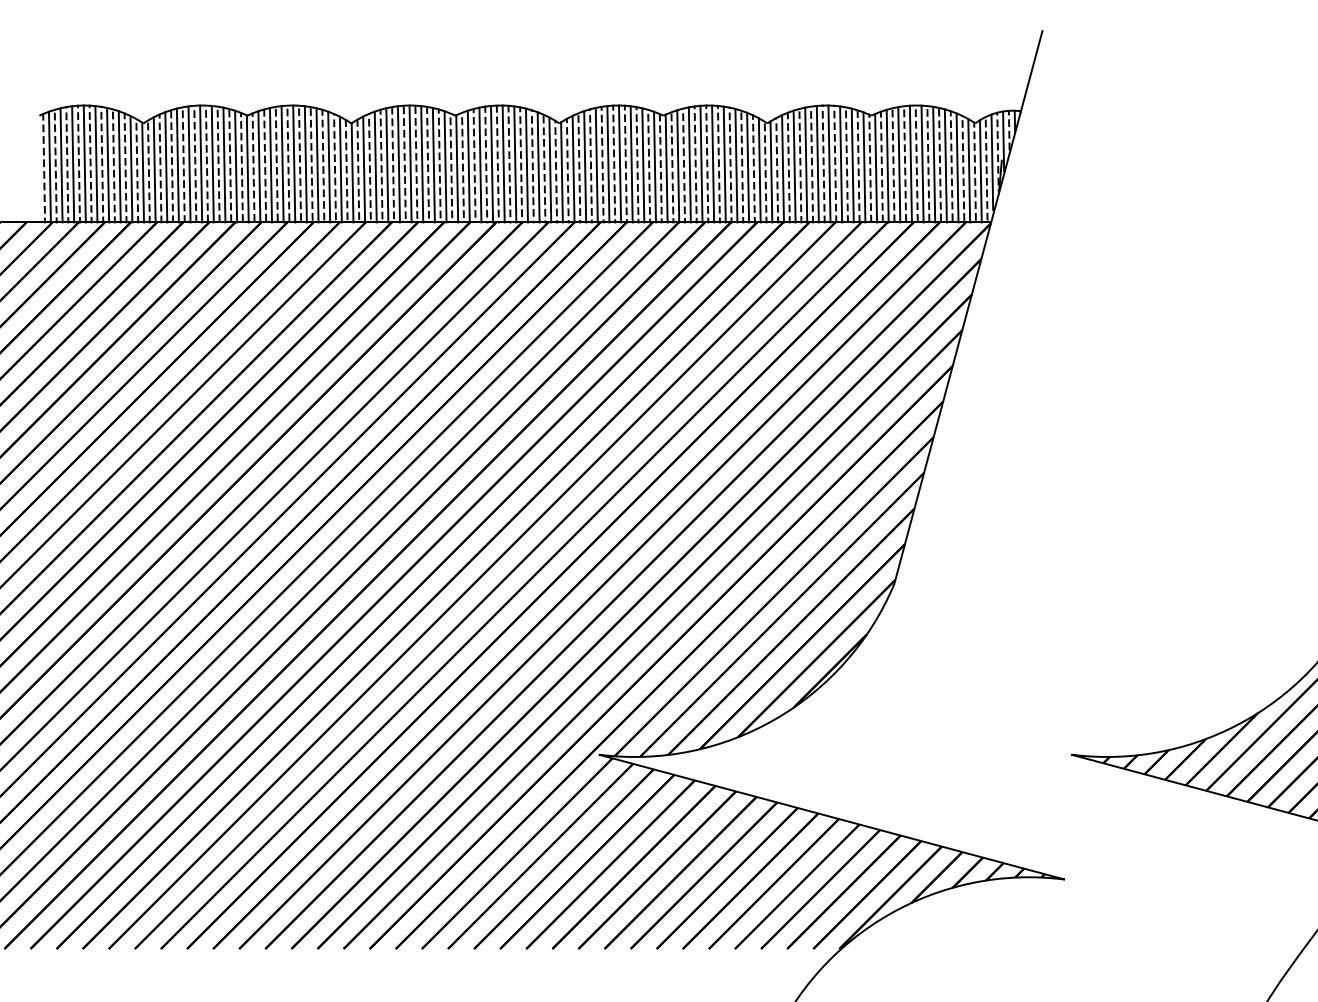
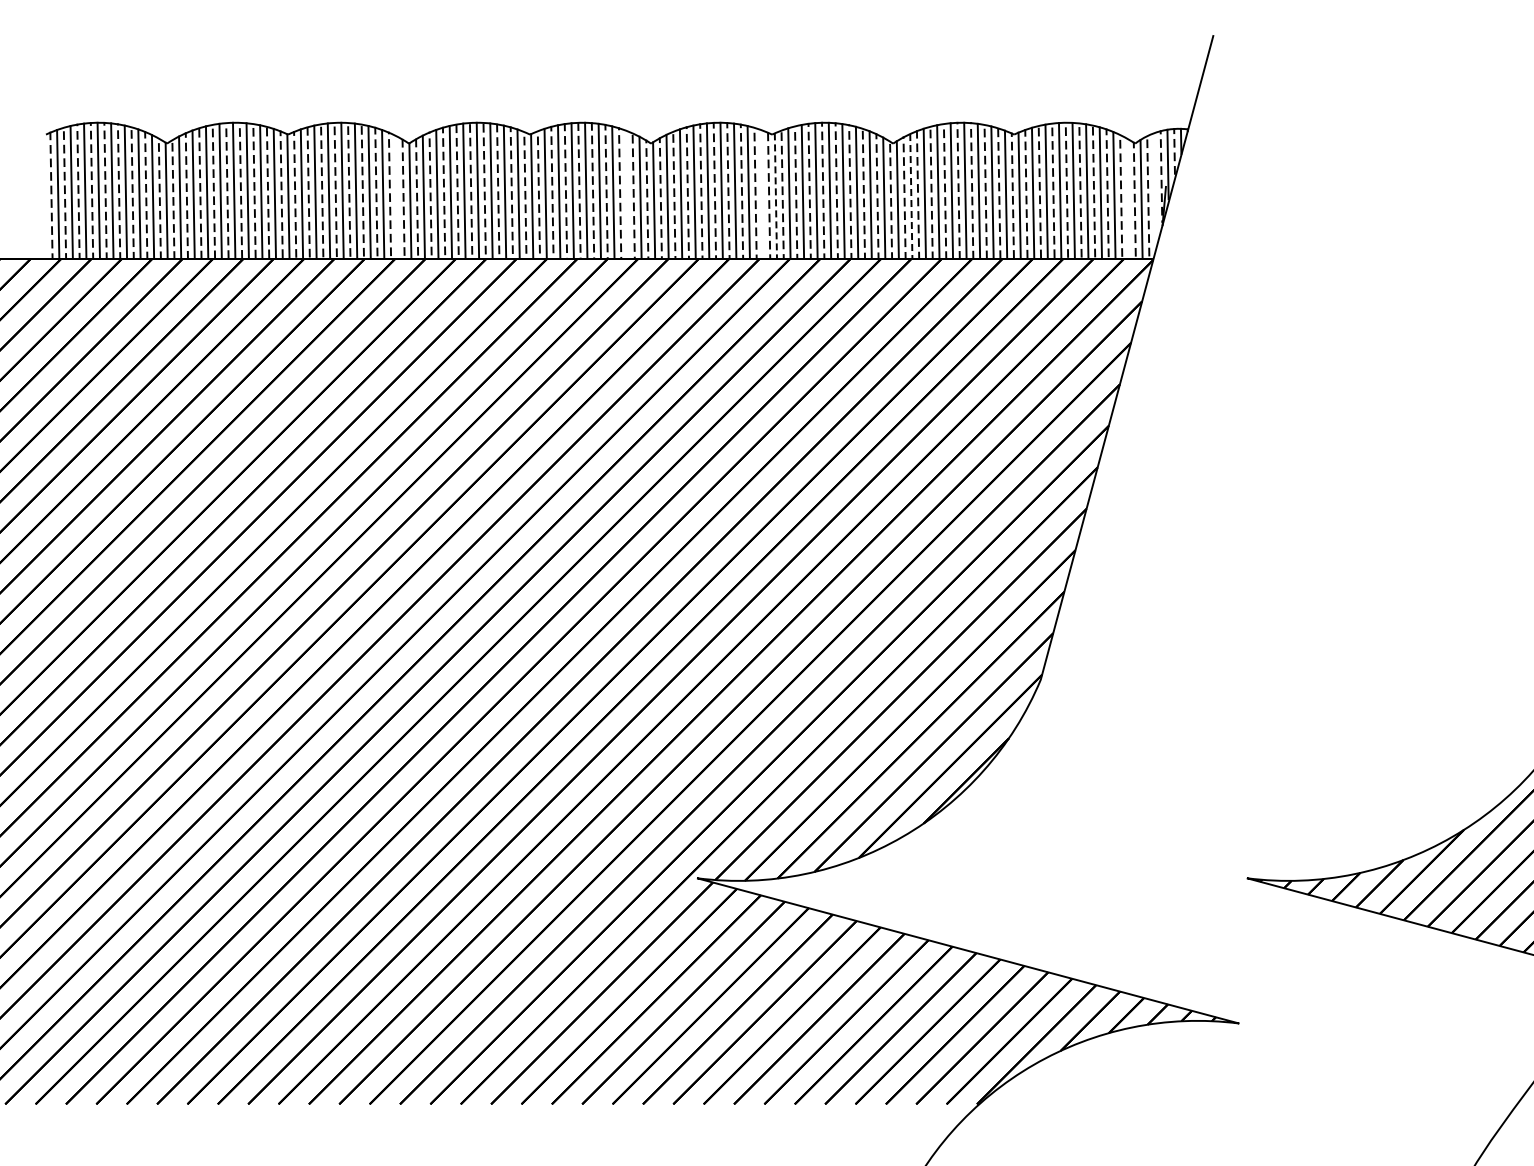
line: (991, 162) -> (1154, 188), removed
line: (538, 167) -> (626, 194), removed
line: (655, 167) -> (762, 194), removed
line: (340, 168) -> (396, 196), removed
line: (666, 168) -> (775, 196), solid -> dashed
line: (783, 168) -> (911, 196), solid -> dashed
line: (968, 170) -> (1127, 198), removed

